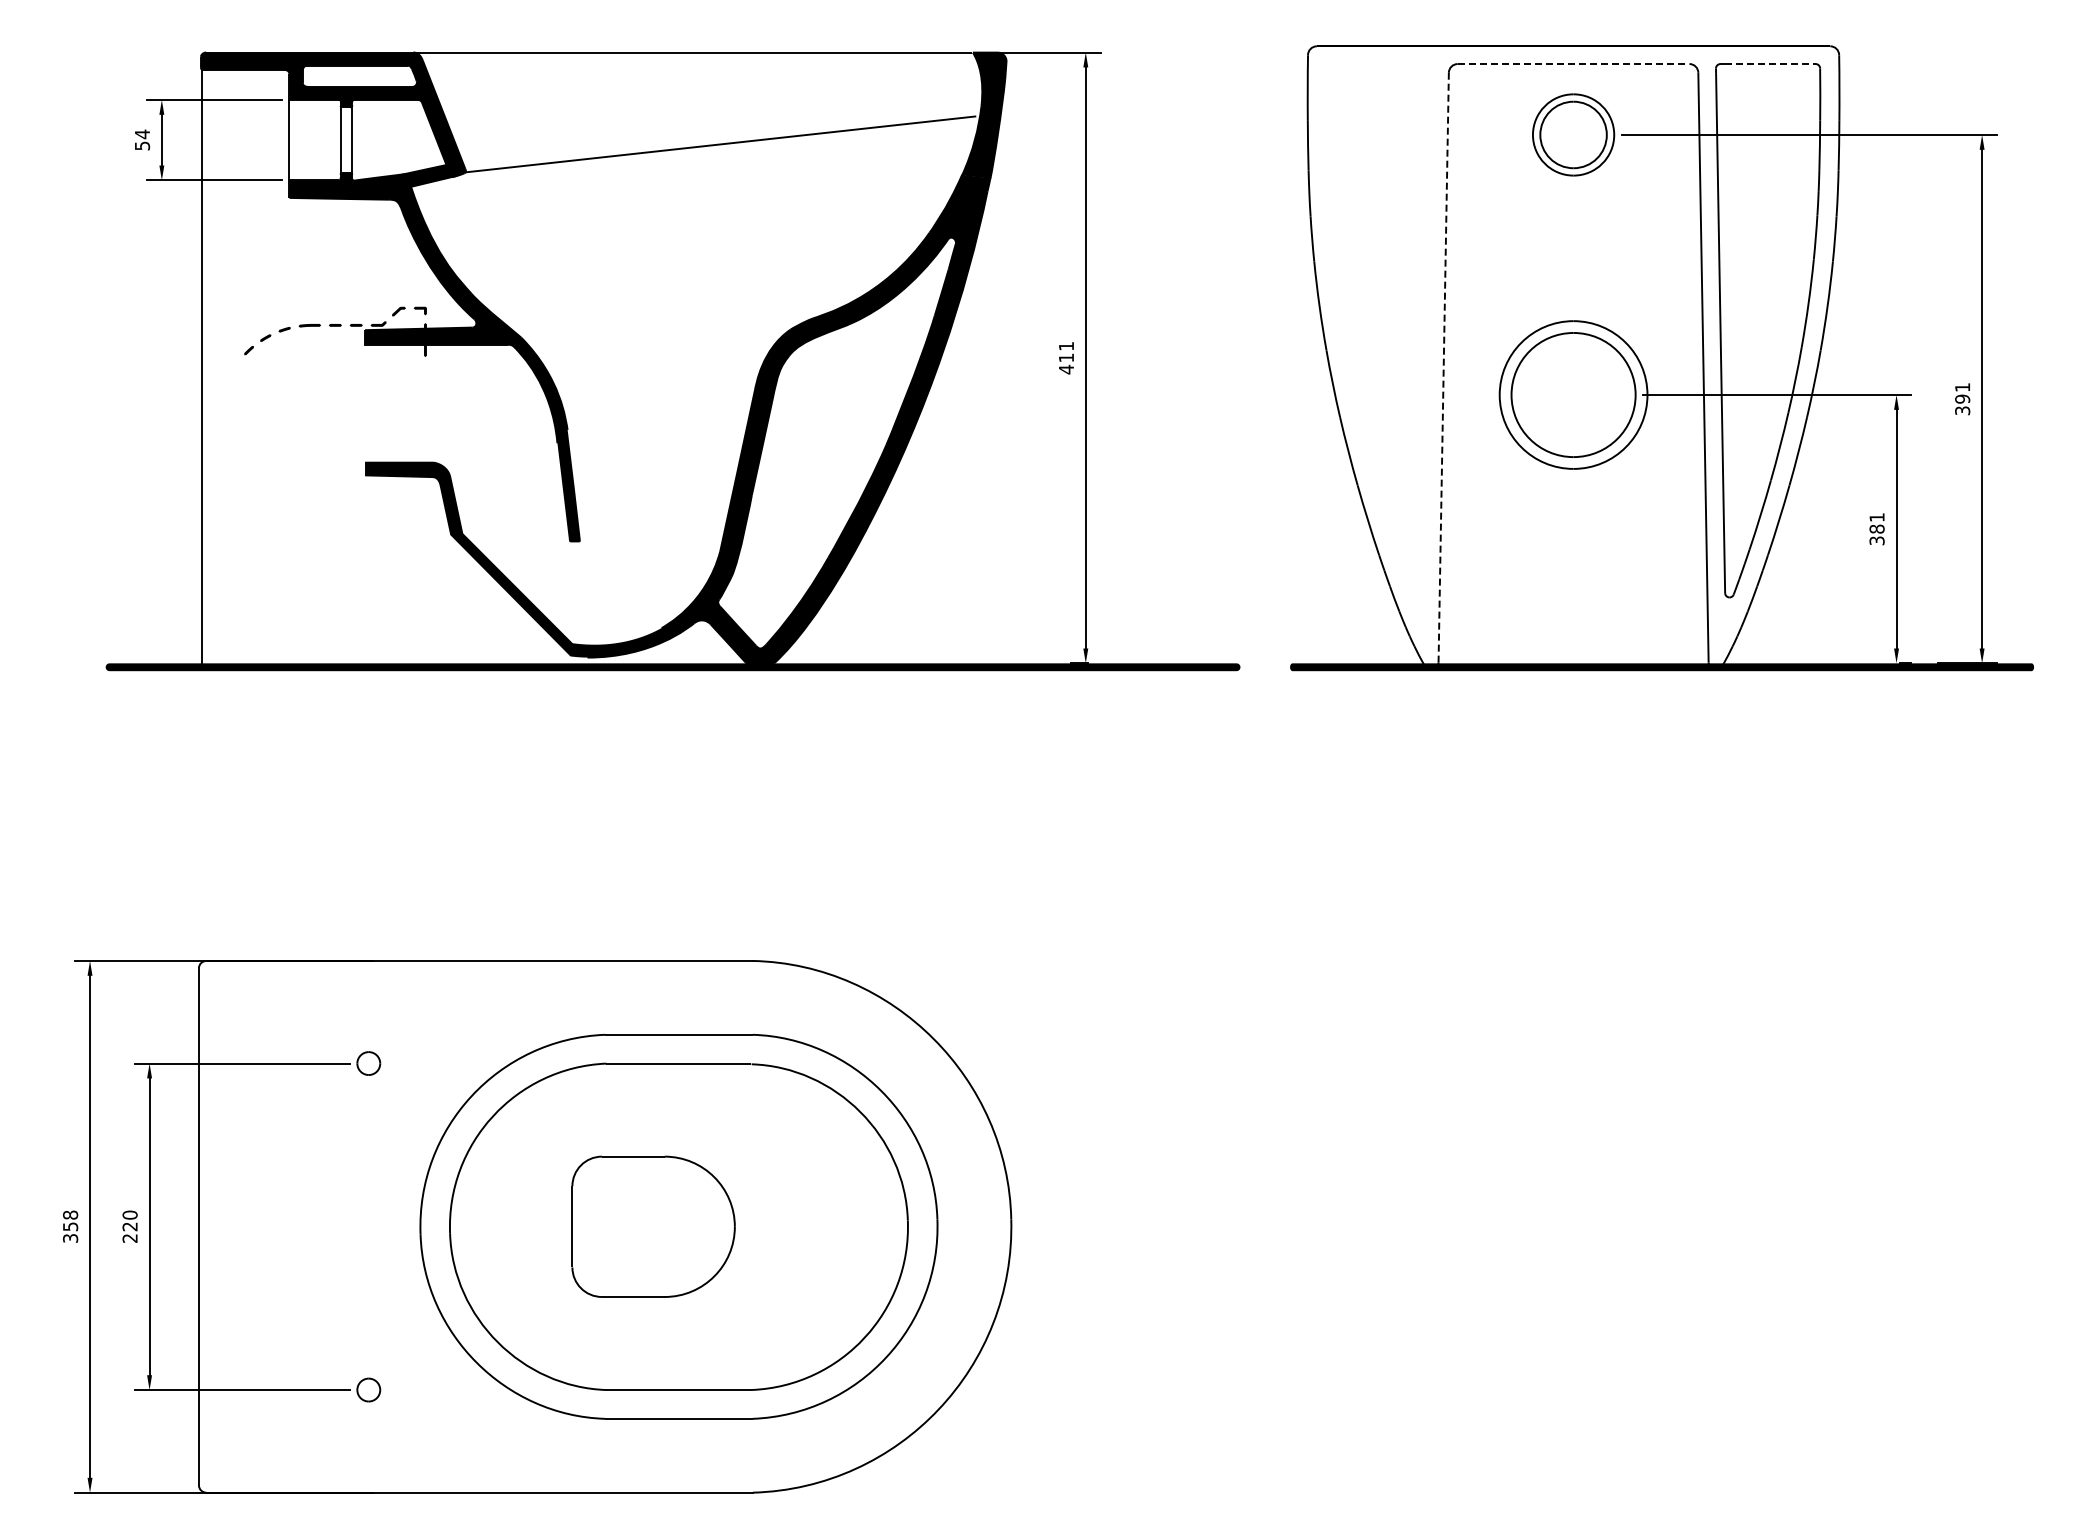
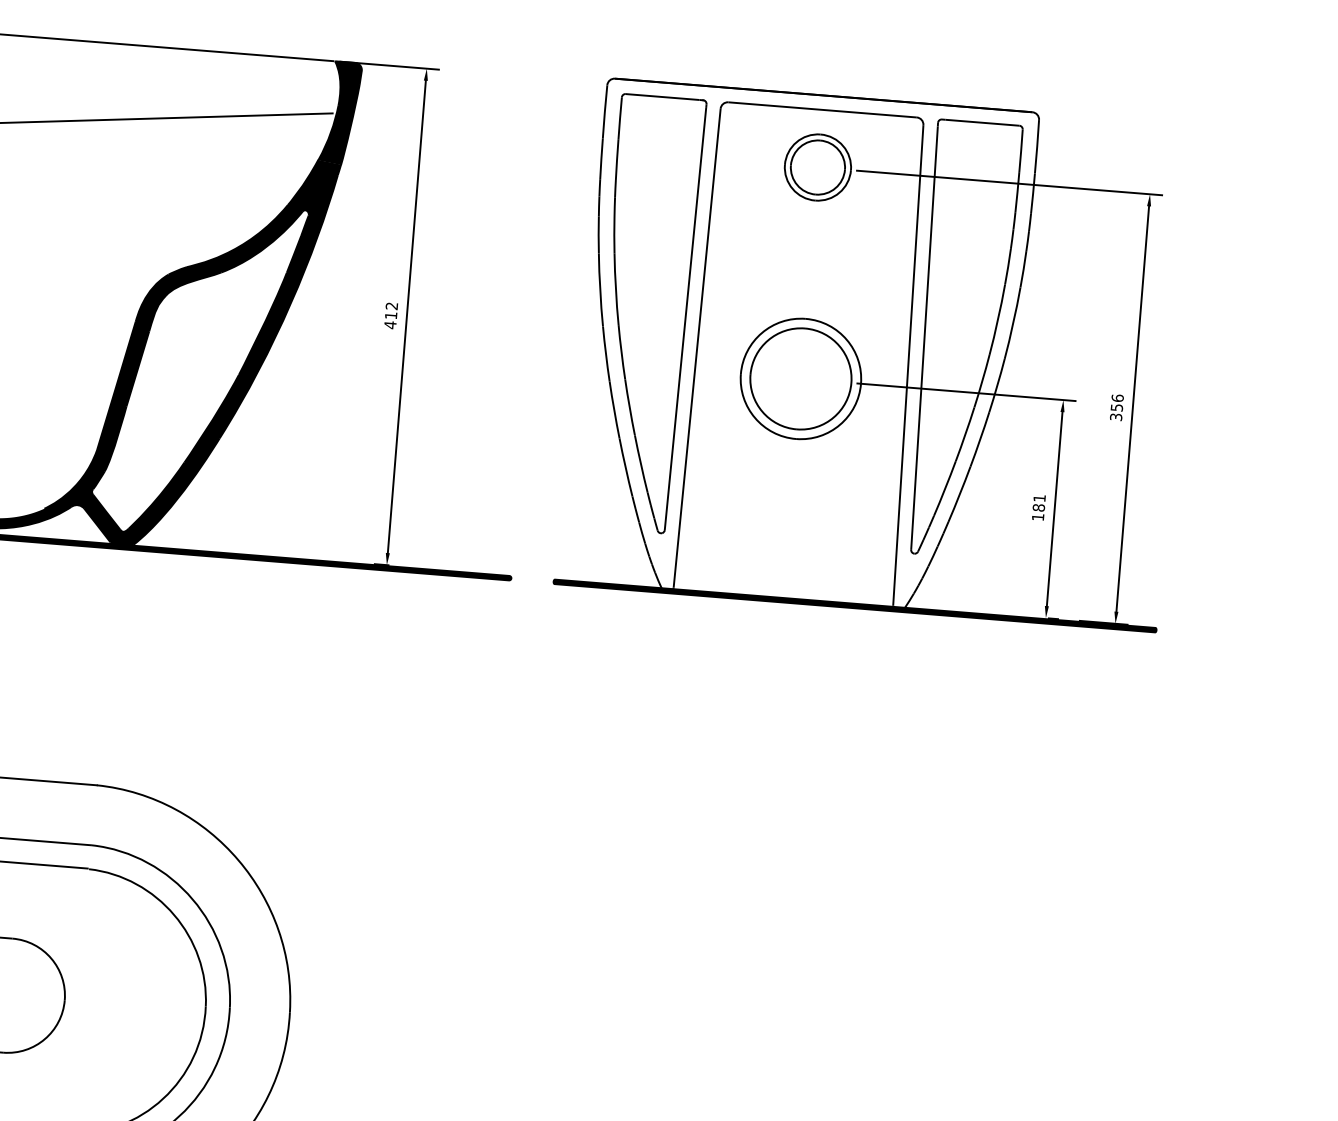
line: (1573, 64) -> (822, 110), dashed -> solid
line: (1770, 64) -> (982, 123), dashed -> solid
part: (1379, 330) -> (647, 313), added
text: (1065, 346) -> (391, 306), 411 -> 412
line: (1443, 367) -> (697, 348), dashed -> solid
text: (1962, 392) -> (1117, 402), 391 -> 356
text: (1876, 540) -> (1037, 517), 381 -> 181

